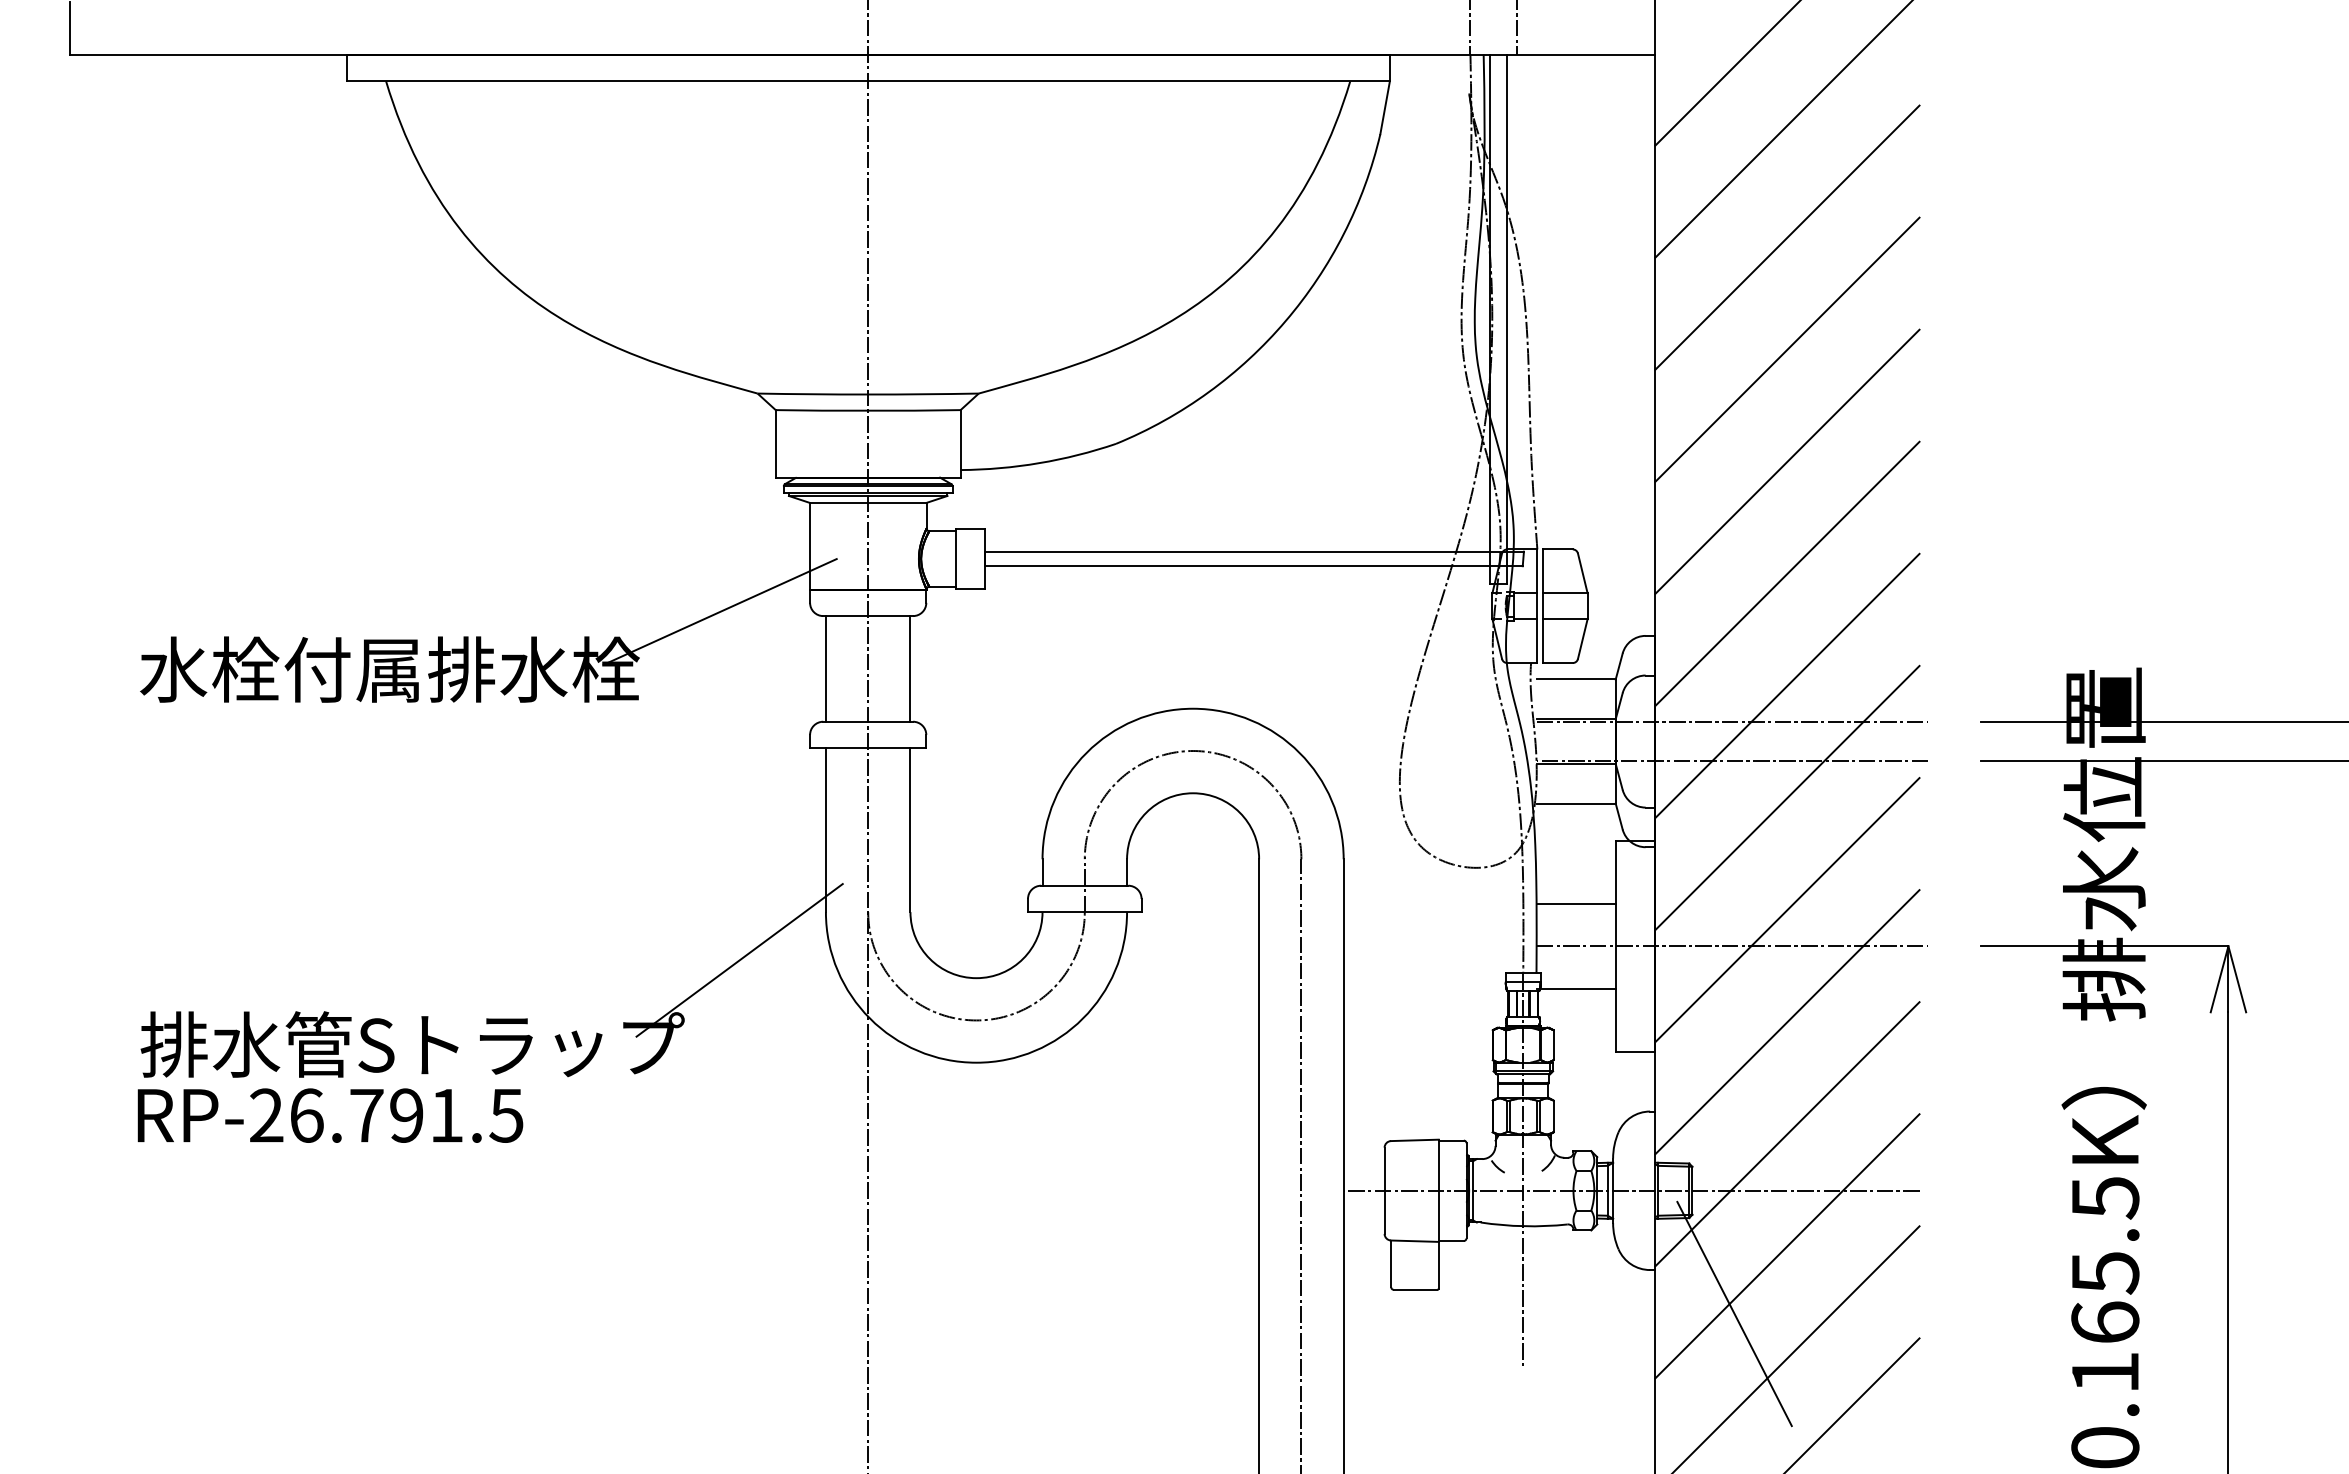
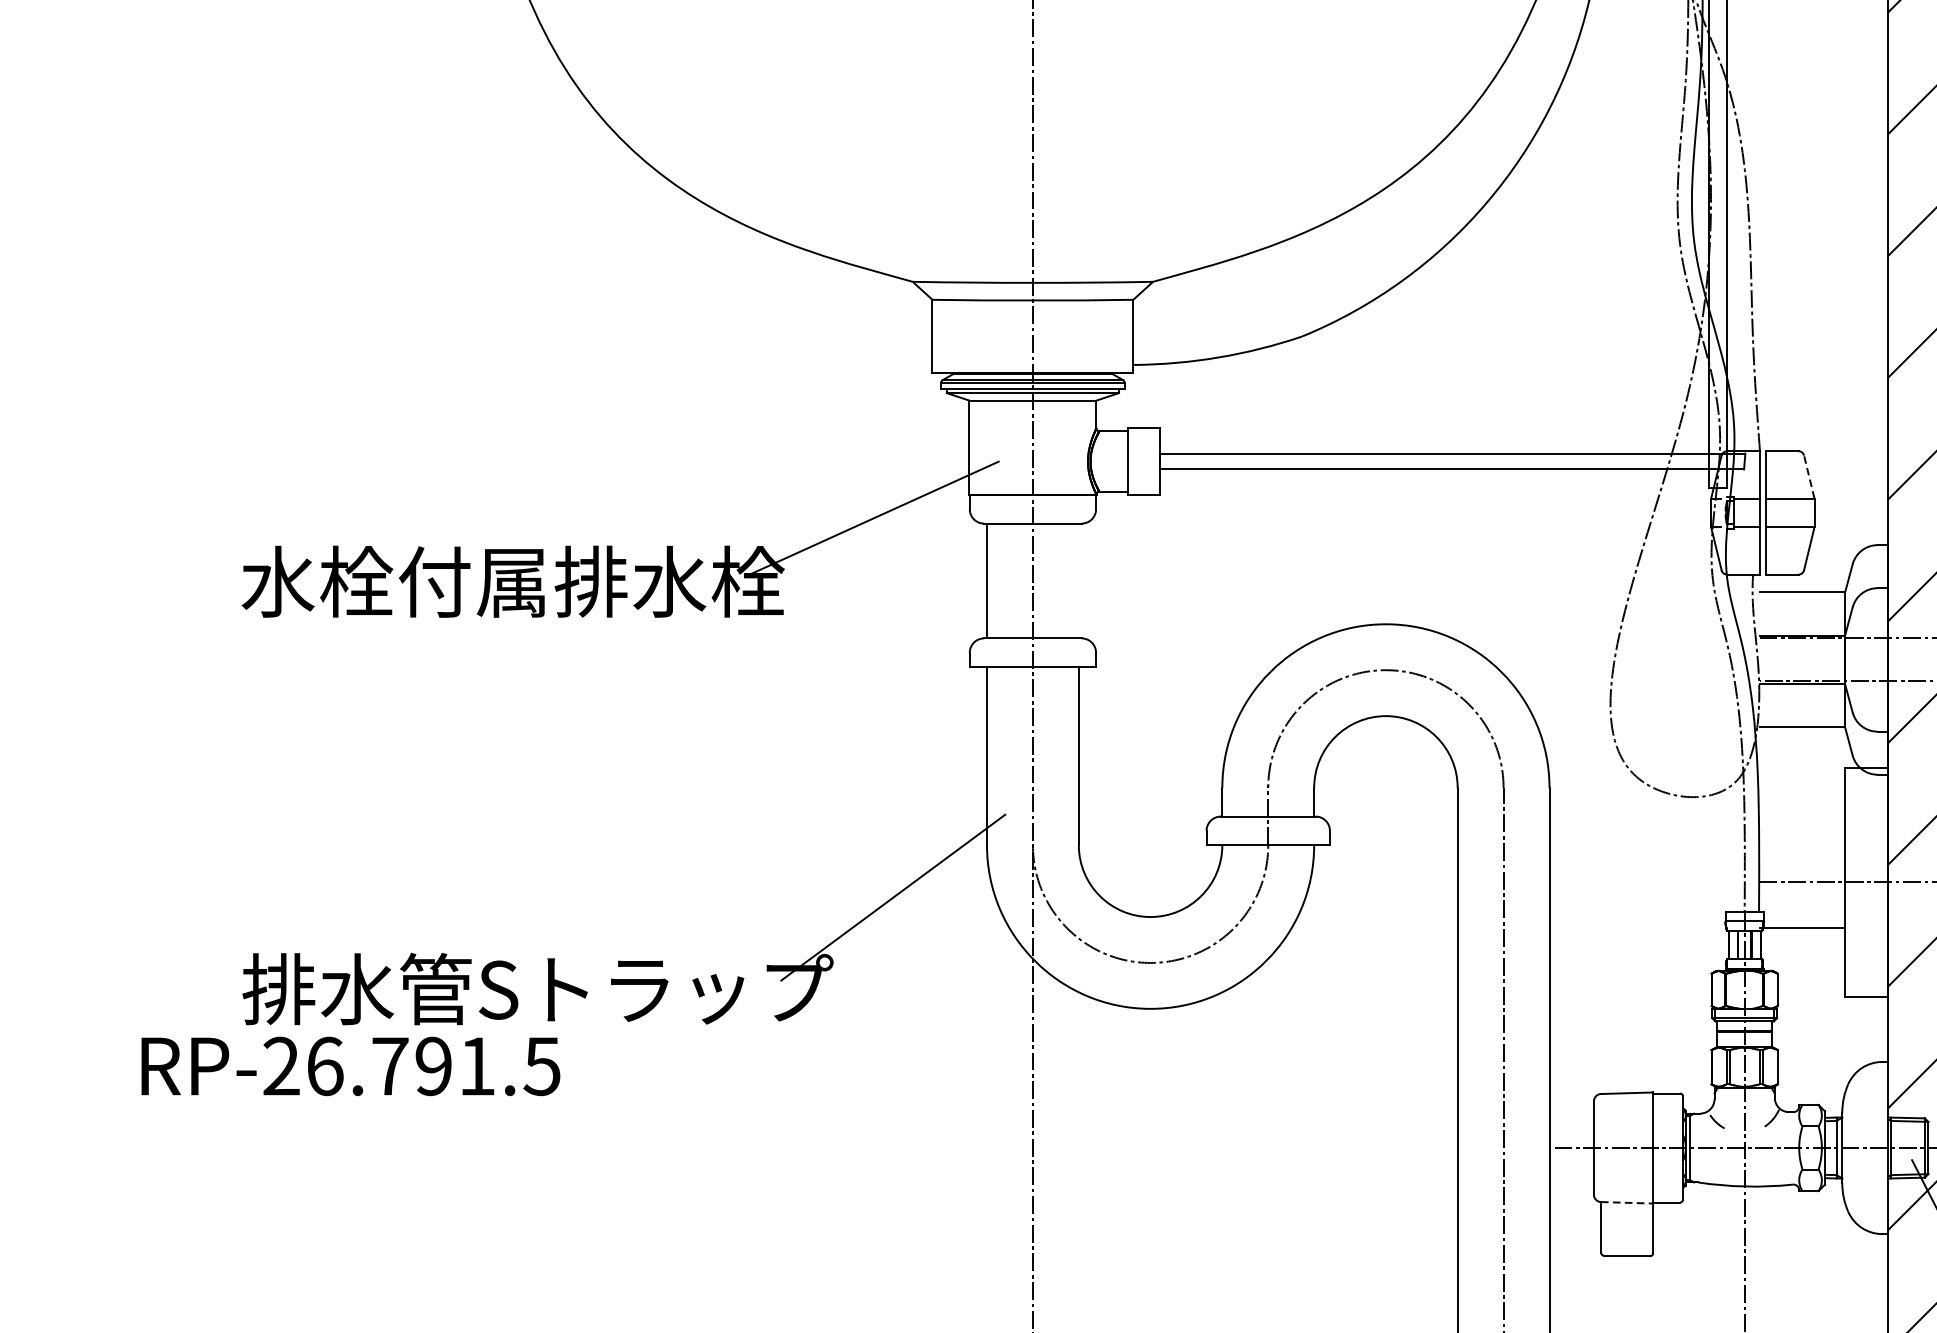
line: (1582, 572) -> (1809, 476), solid -> dashed
line: (910, 668) -> (1078, 580), removed
line: (1575, 904) -> (1801, 836), removed
text: (330, 1115) -> (350, 1066), moved
line: (1414, 1241) -> (1626, 1203), solid -> dashed

